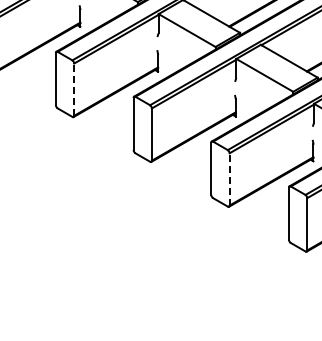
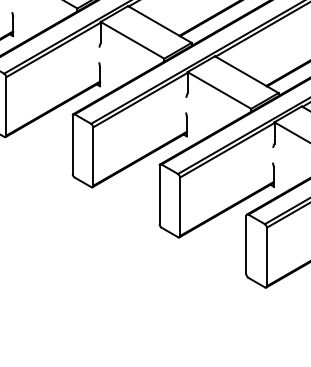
line: (74, 89) -> (6, 106), dashed -> solid
line: (229, 178) -> (179, 205), dashed -> solid

